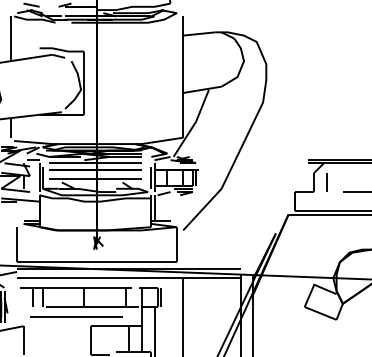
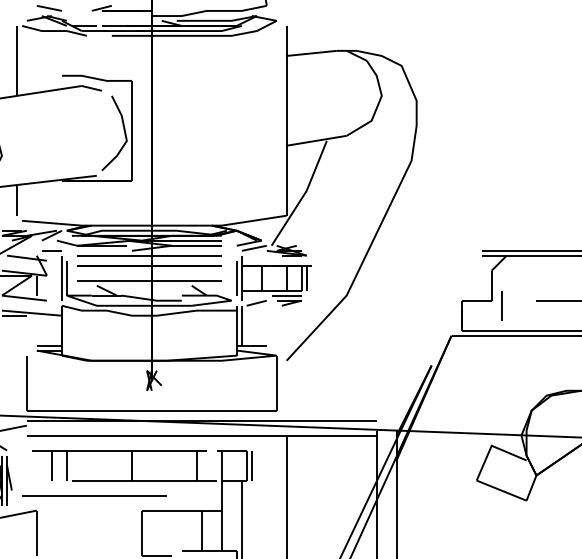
line: (326, 182) -> (501, 306), moved
line: (76, 316) -> (94, 495), moved

